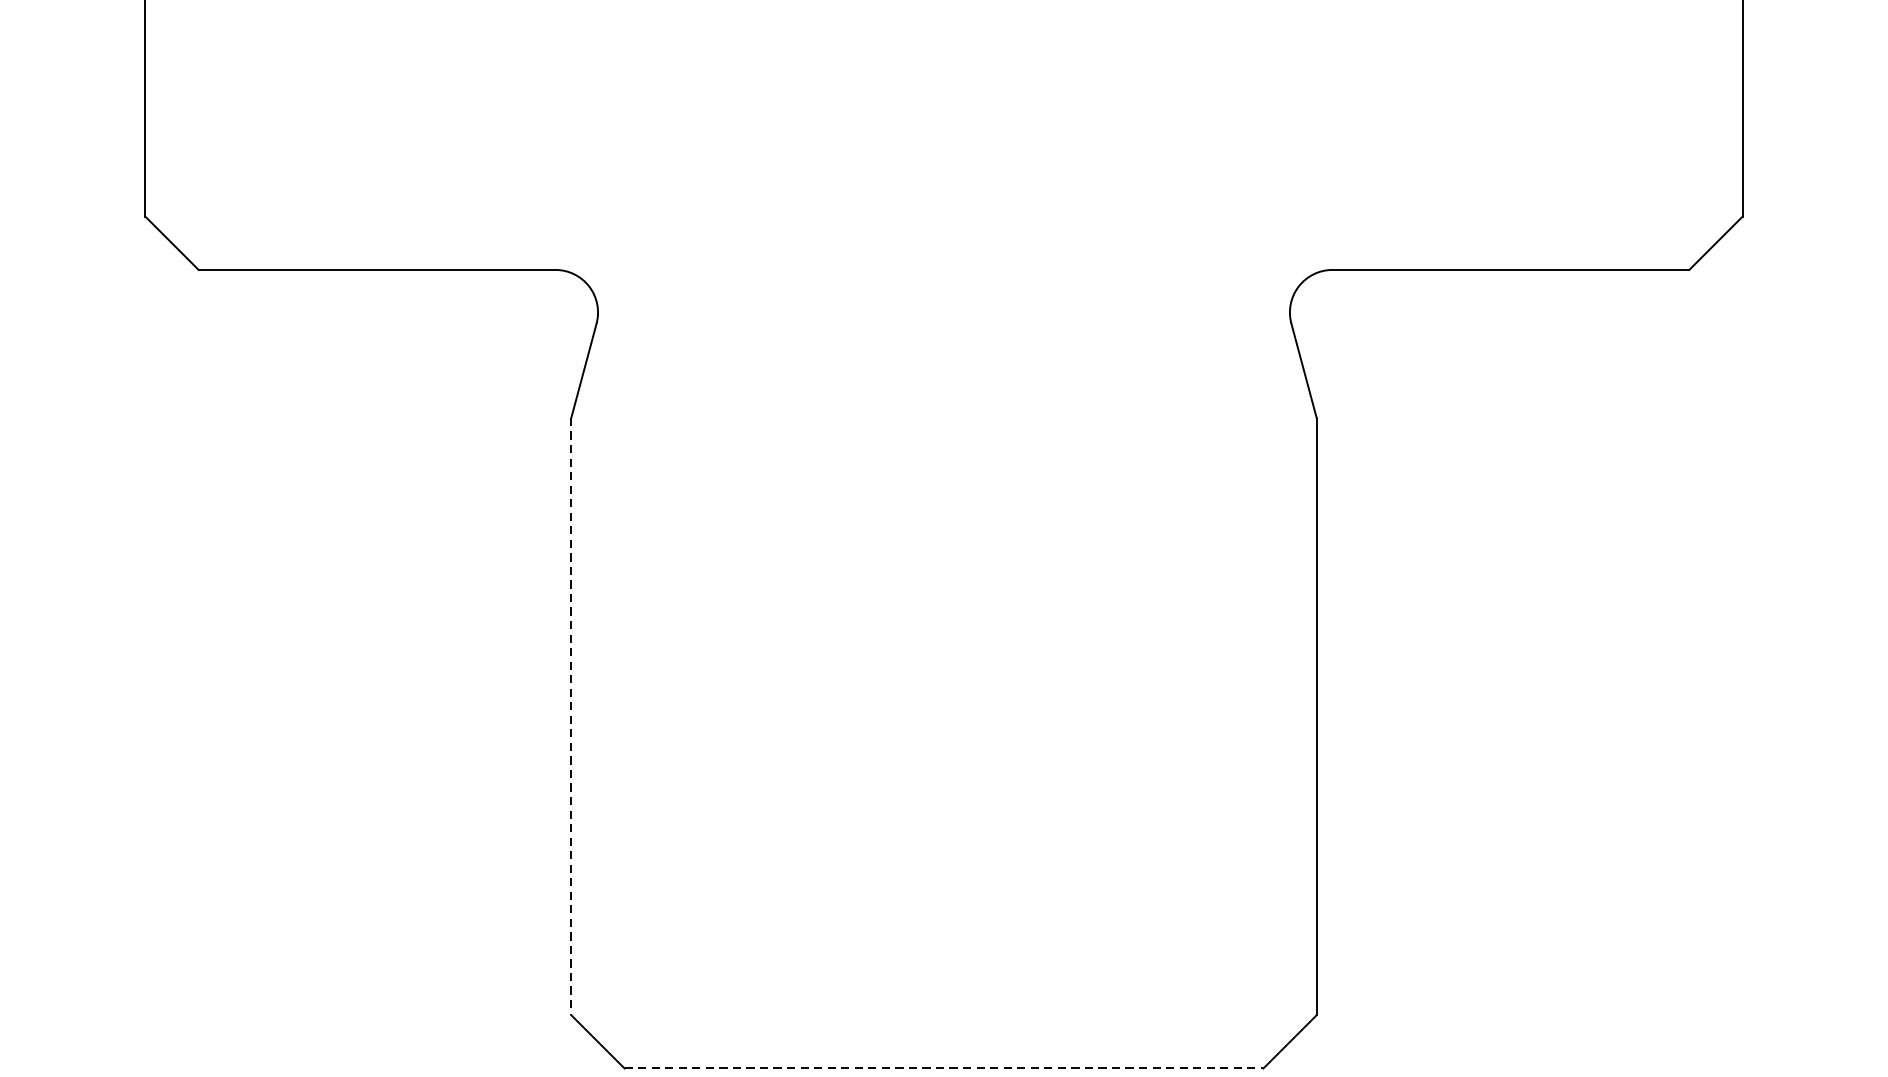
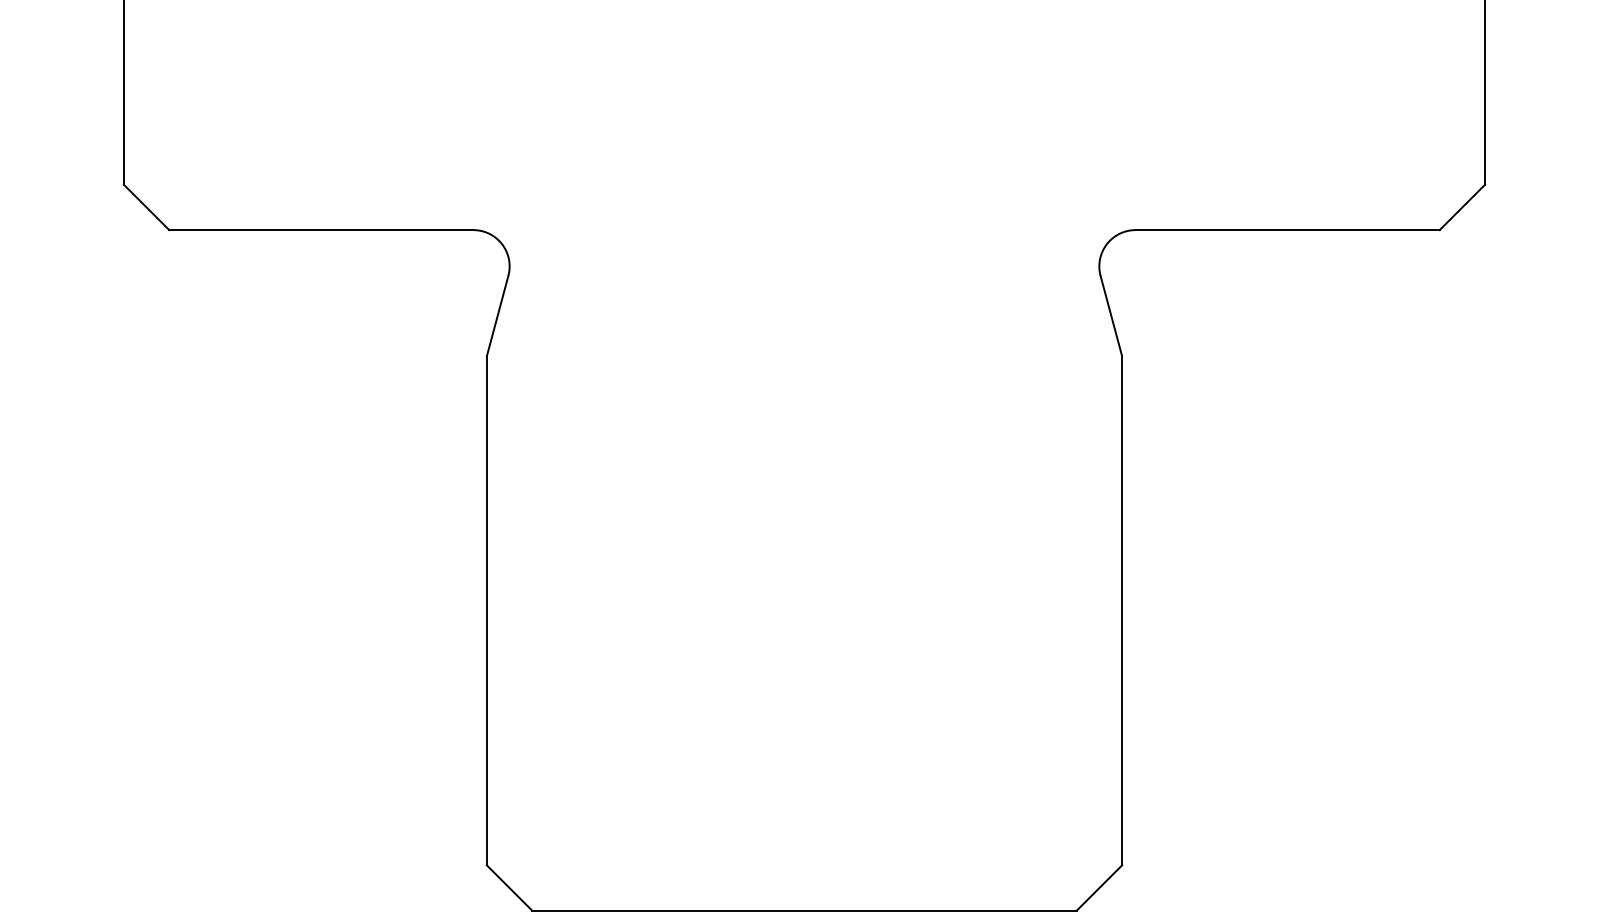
line: (570, 716) -> (486, 610), dashed -> solid
line: (944, 1068) -> (804, 910), dashed -> solid

